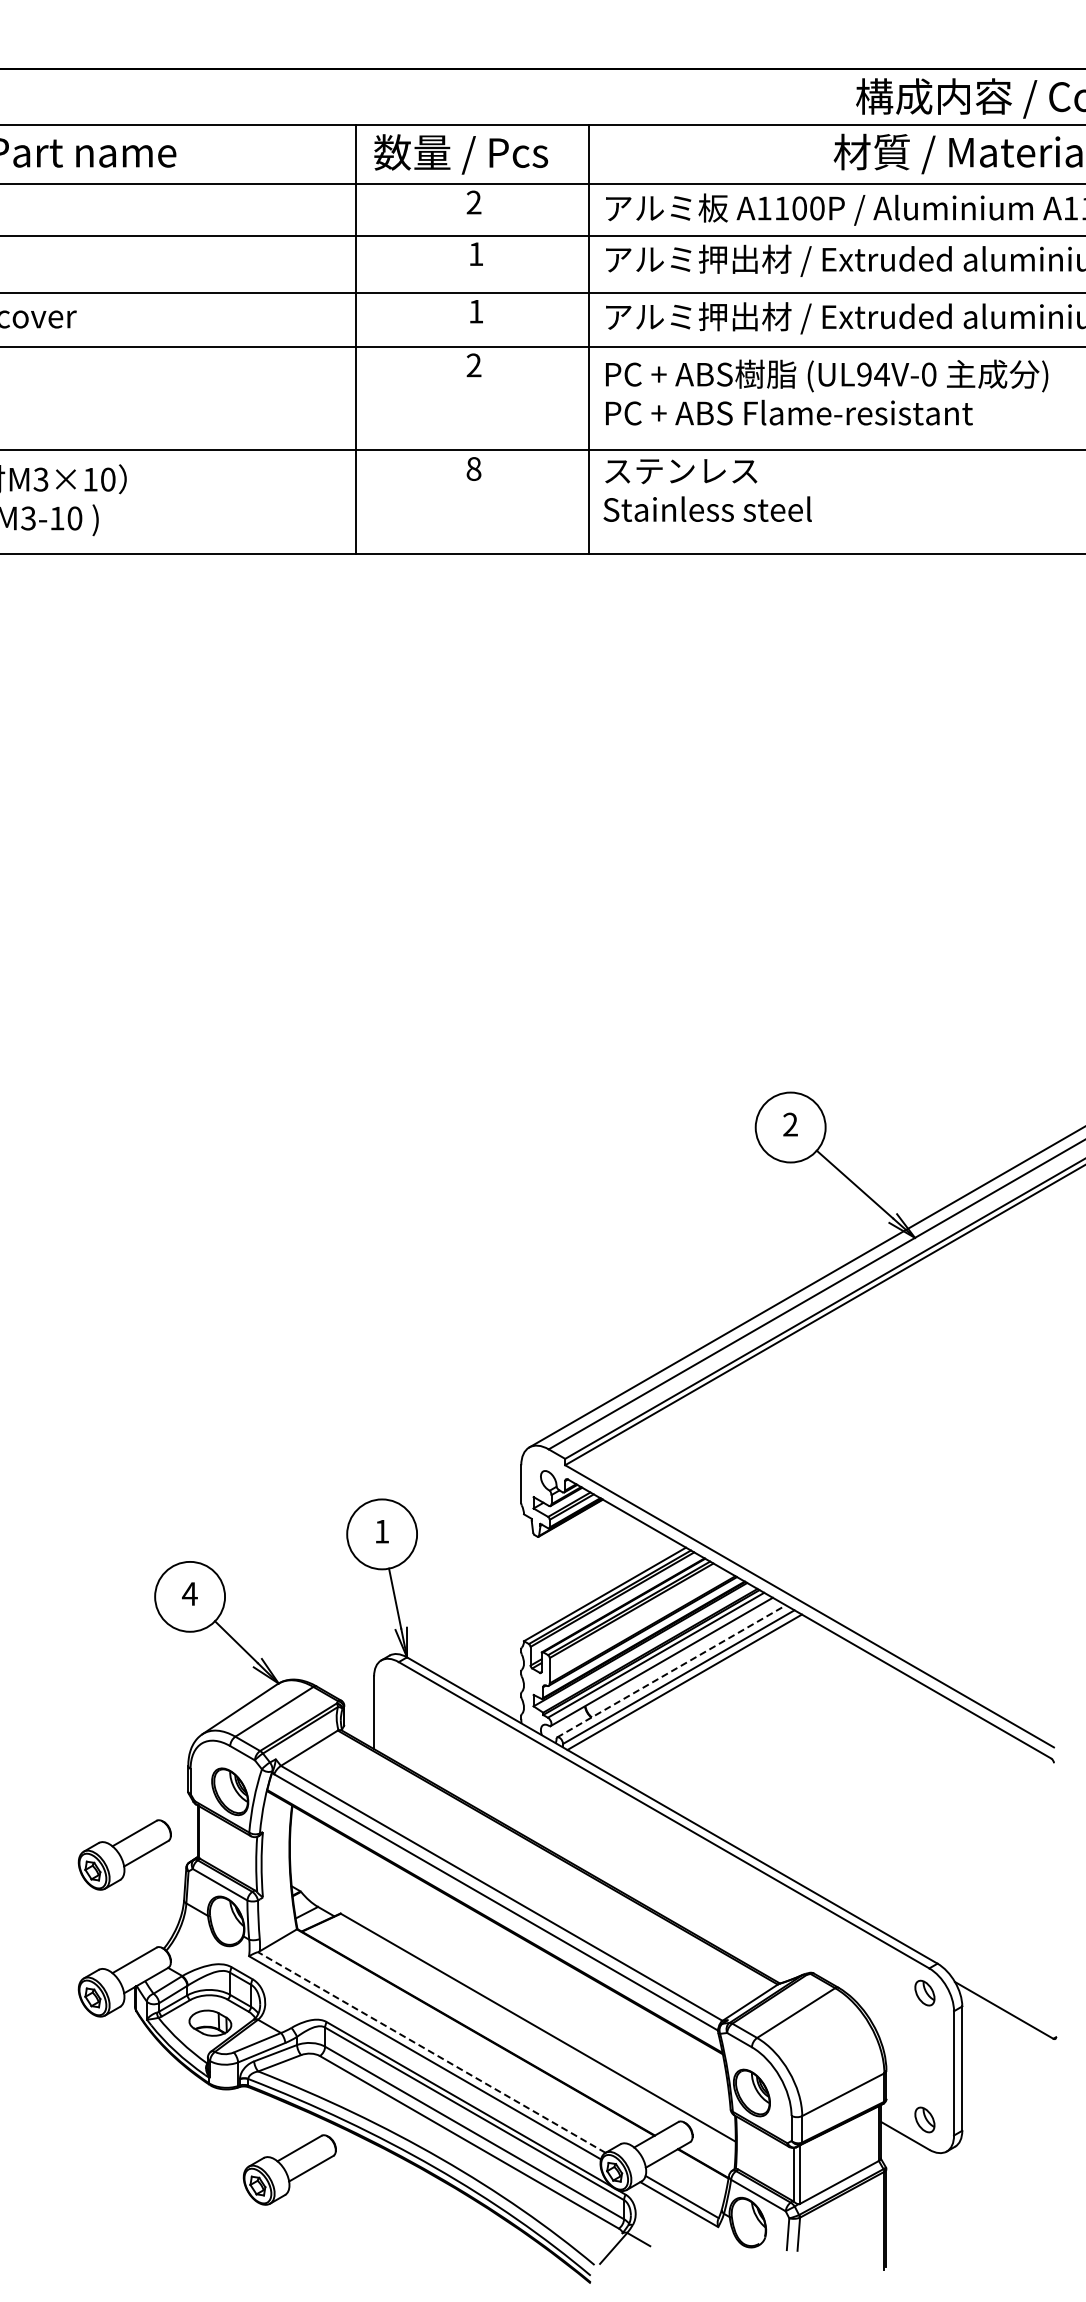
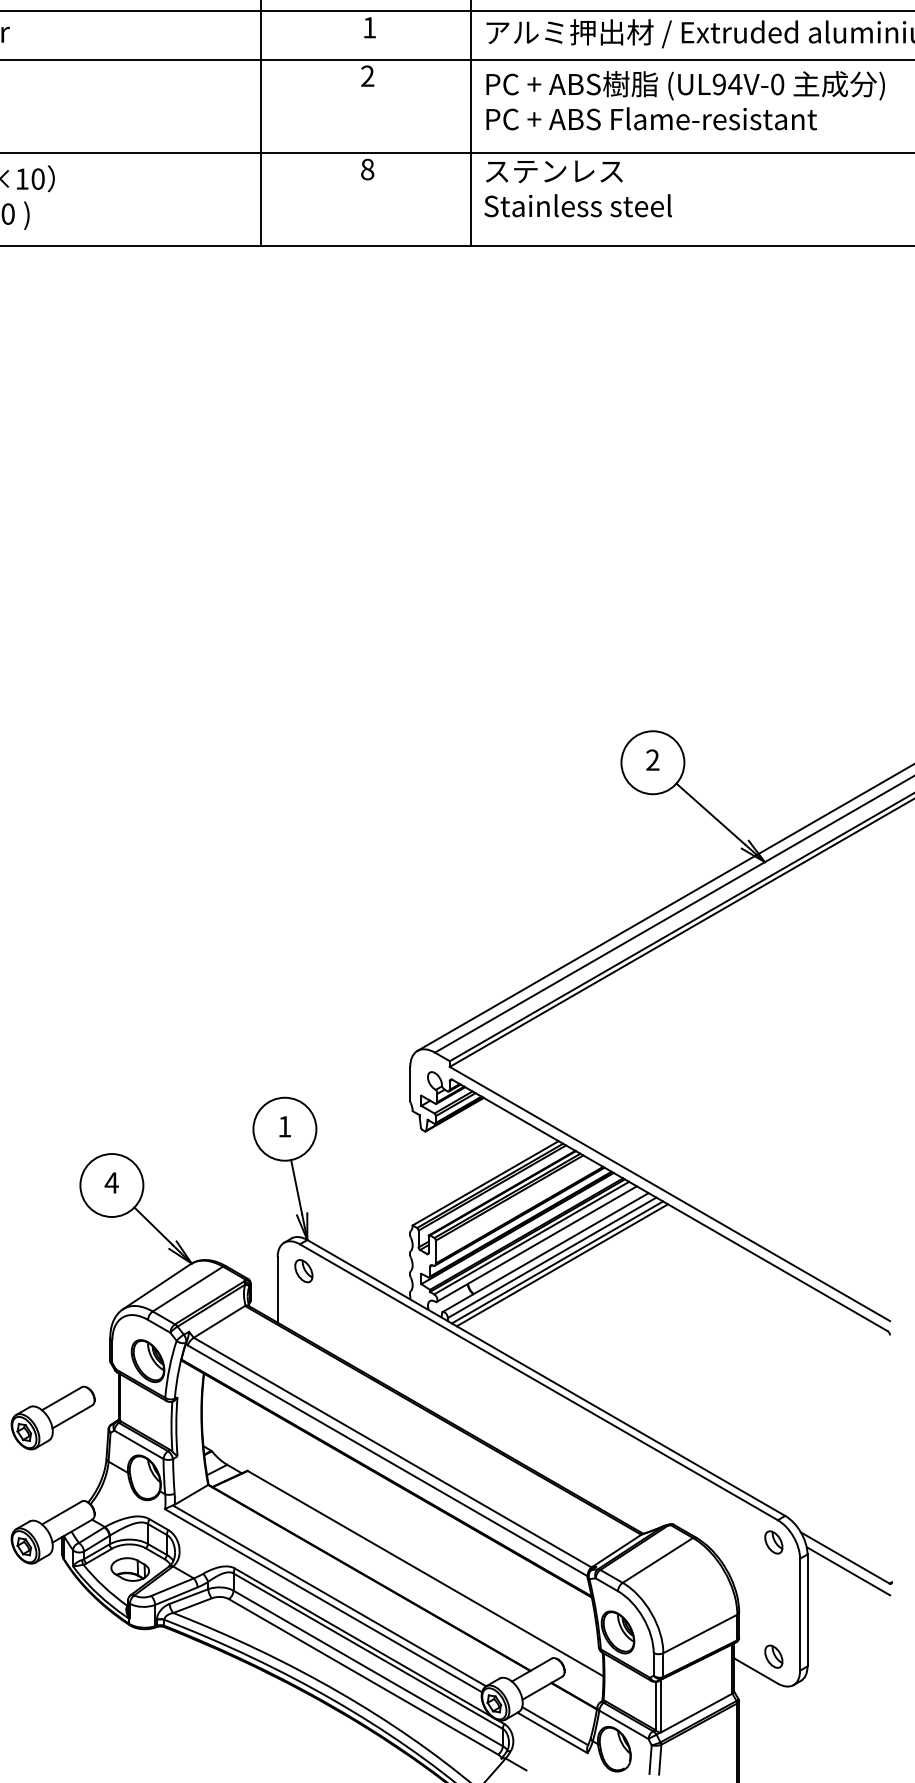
line: (671, 1671) -> (545, 1252), dashed -> solid
line: (689, 1685) -> (561, 1265), added
part: (402, 1691) -> (303, 1270), added
line: (1007, 2024) -> (848, 1570), added
line: (431, 2052) -> (329, 1595), dashed -> solid
part: (289, 2169) -> (201, 1701), removed

